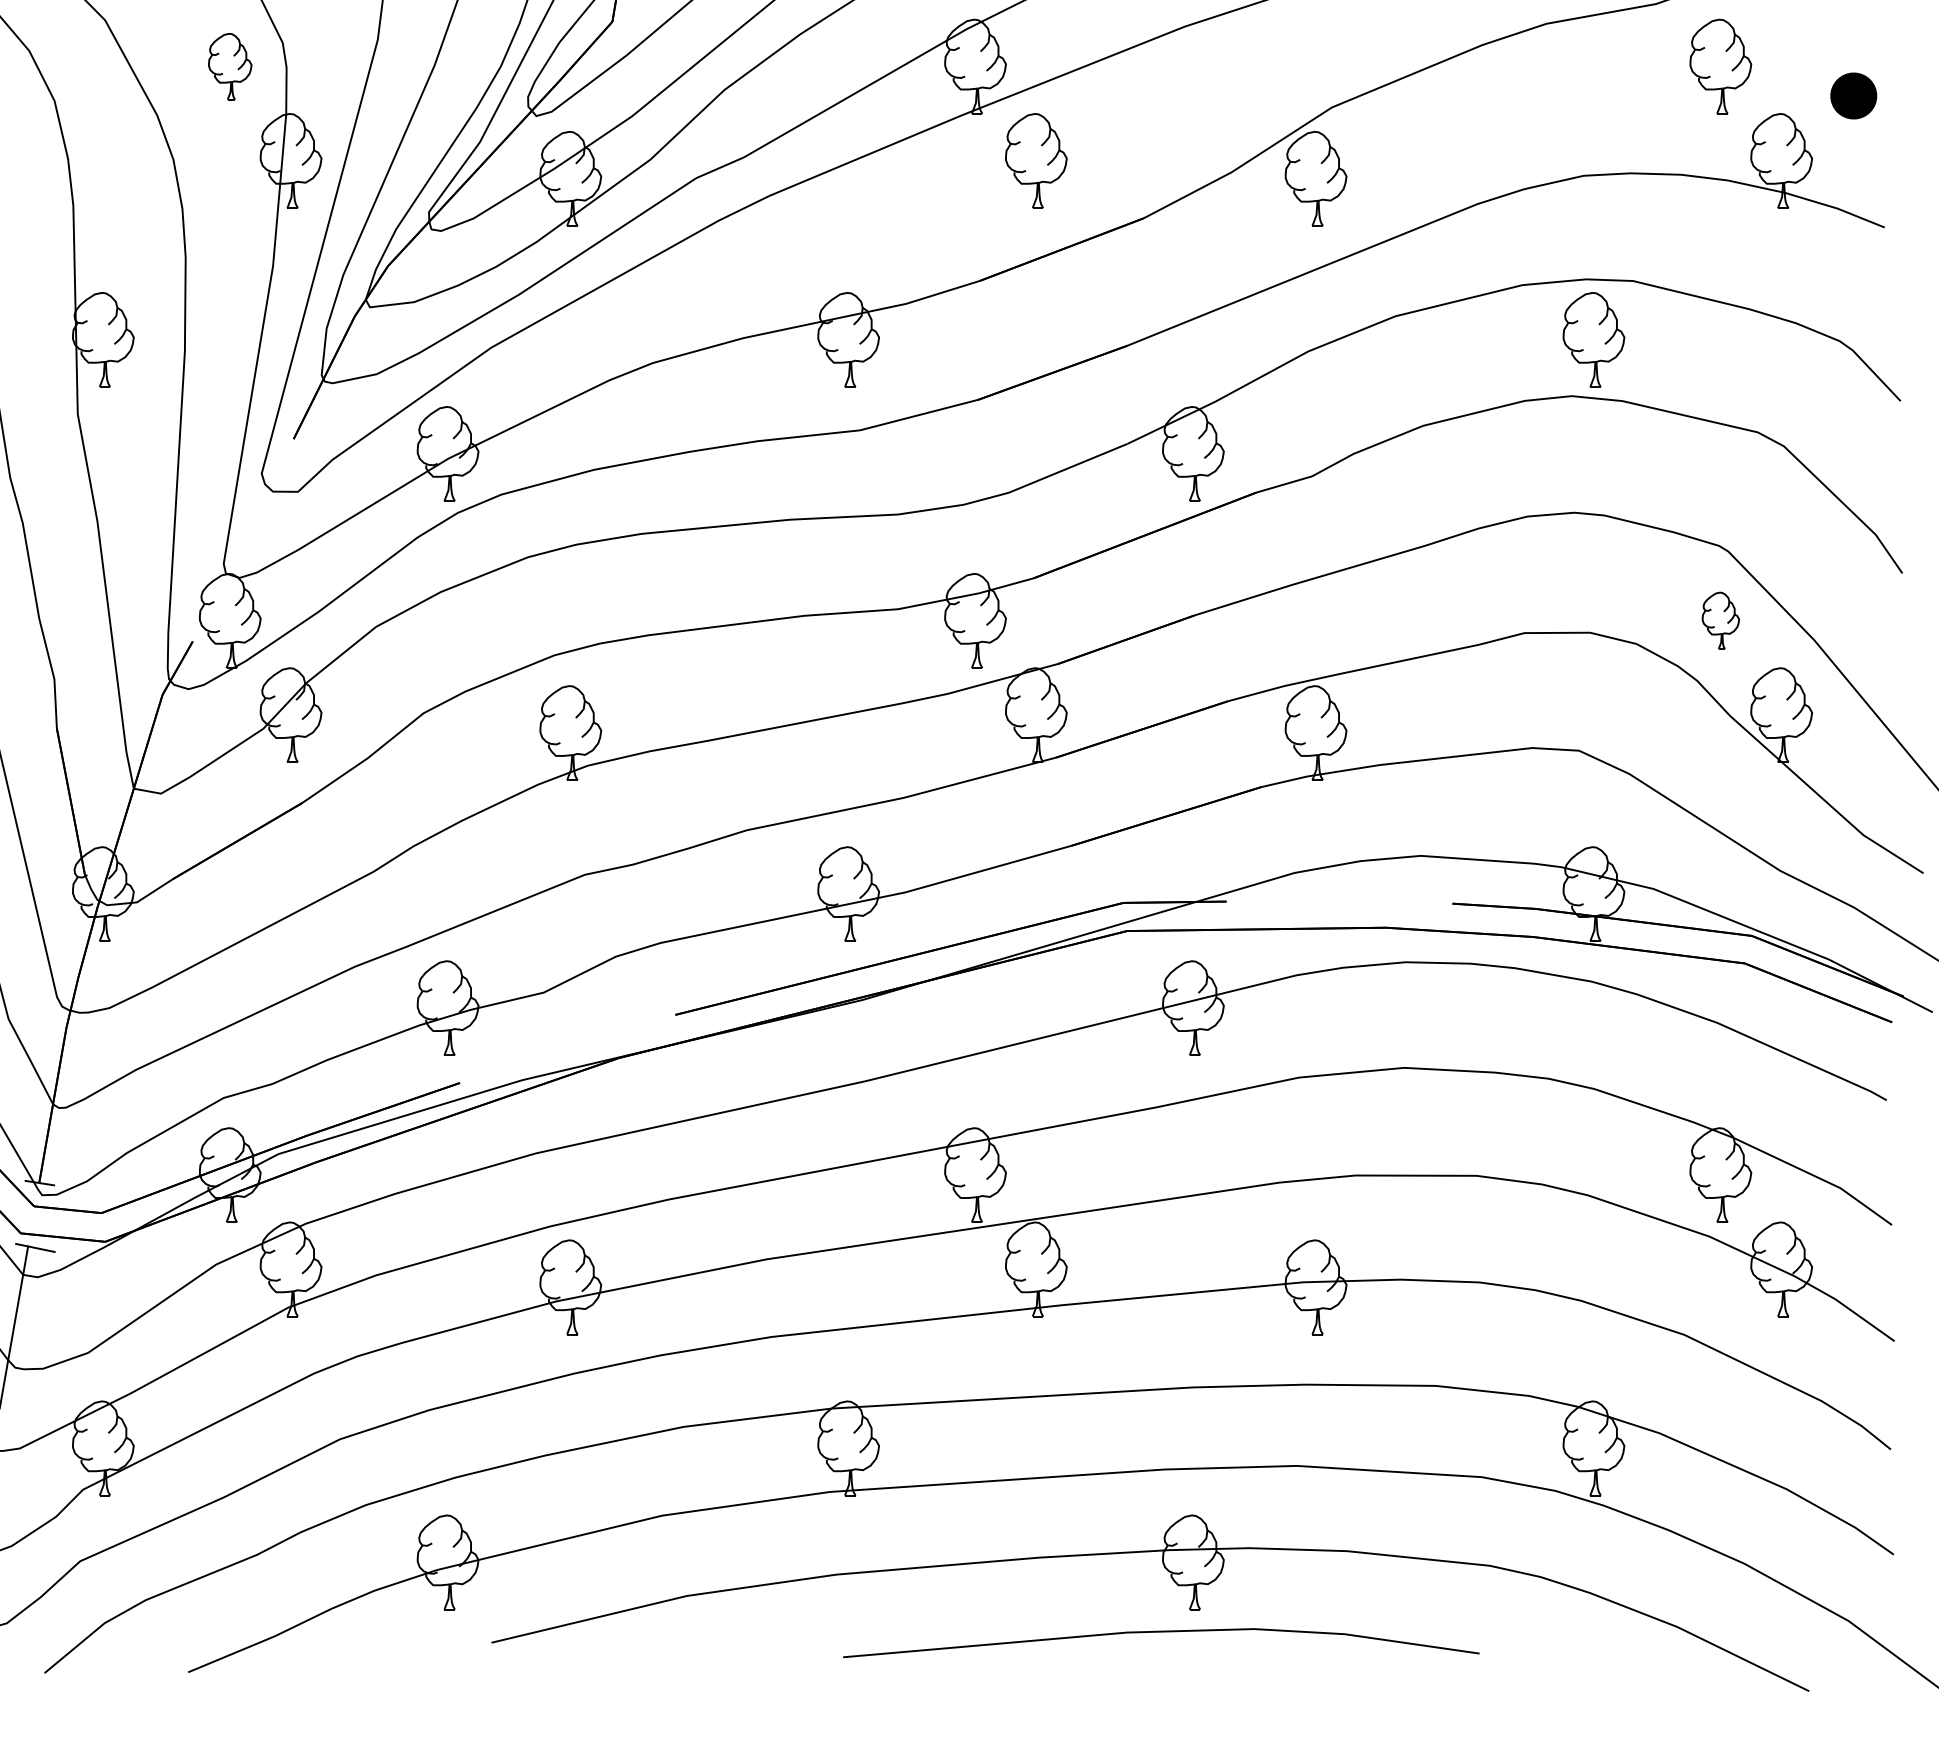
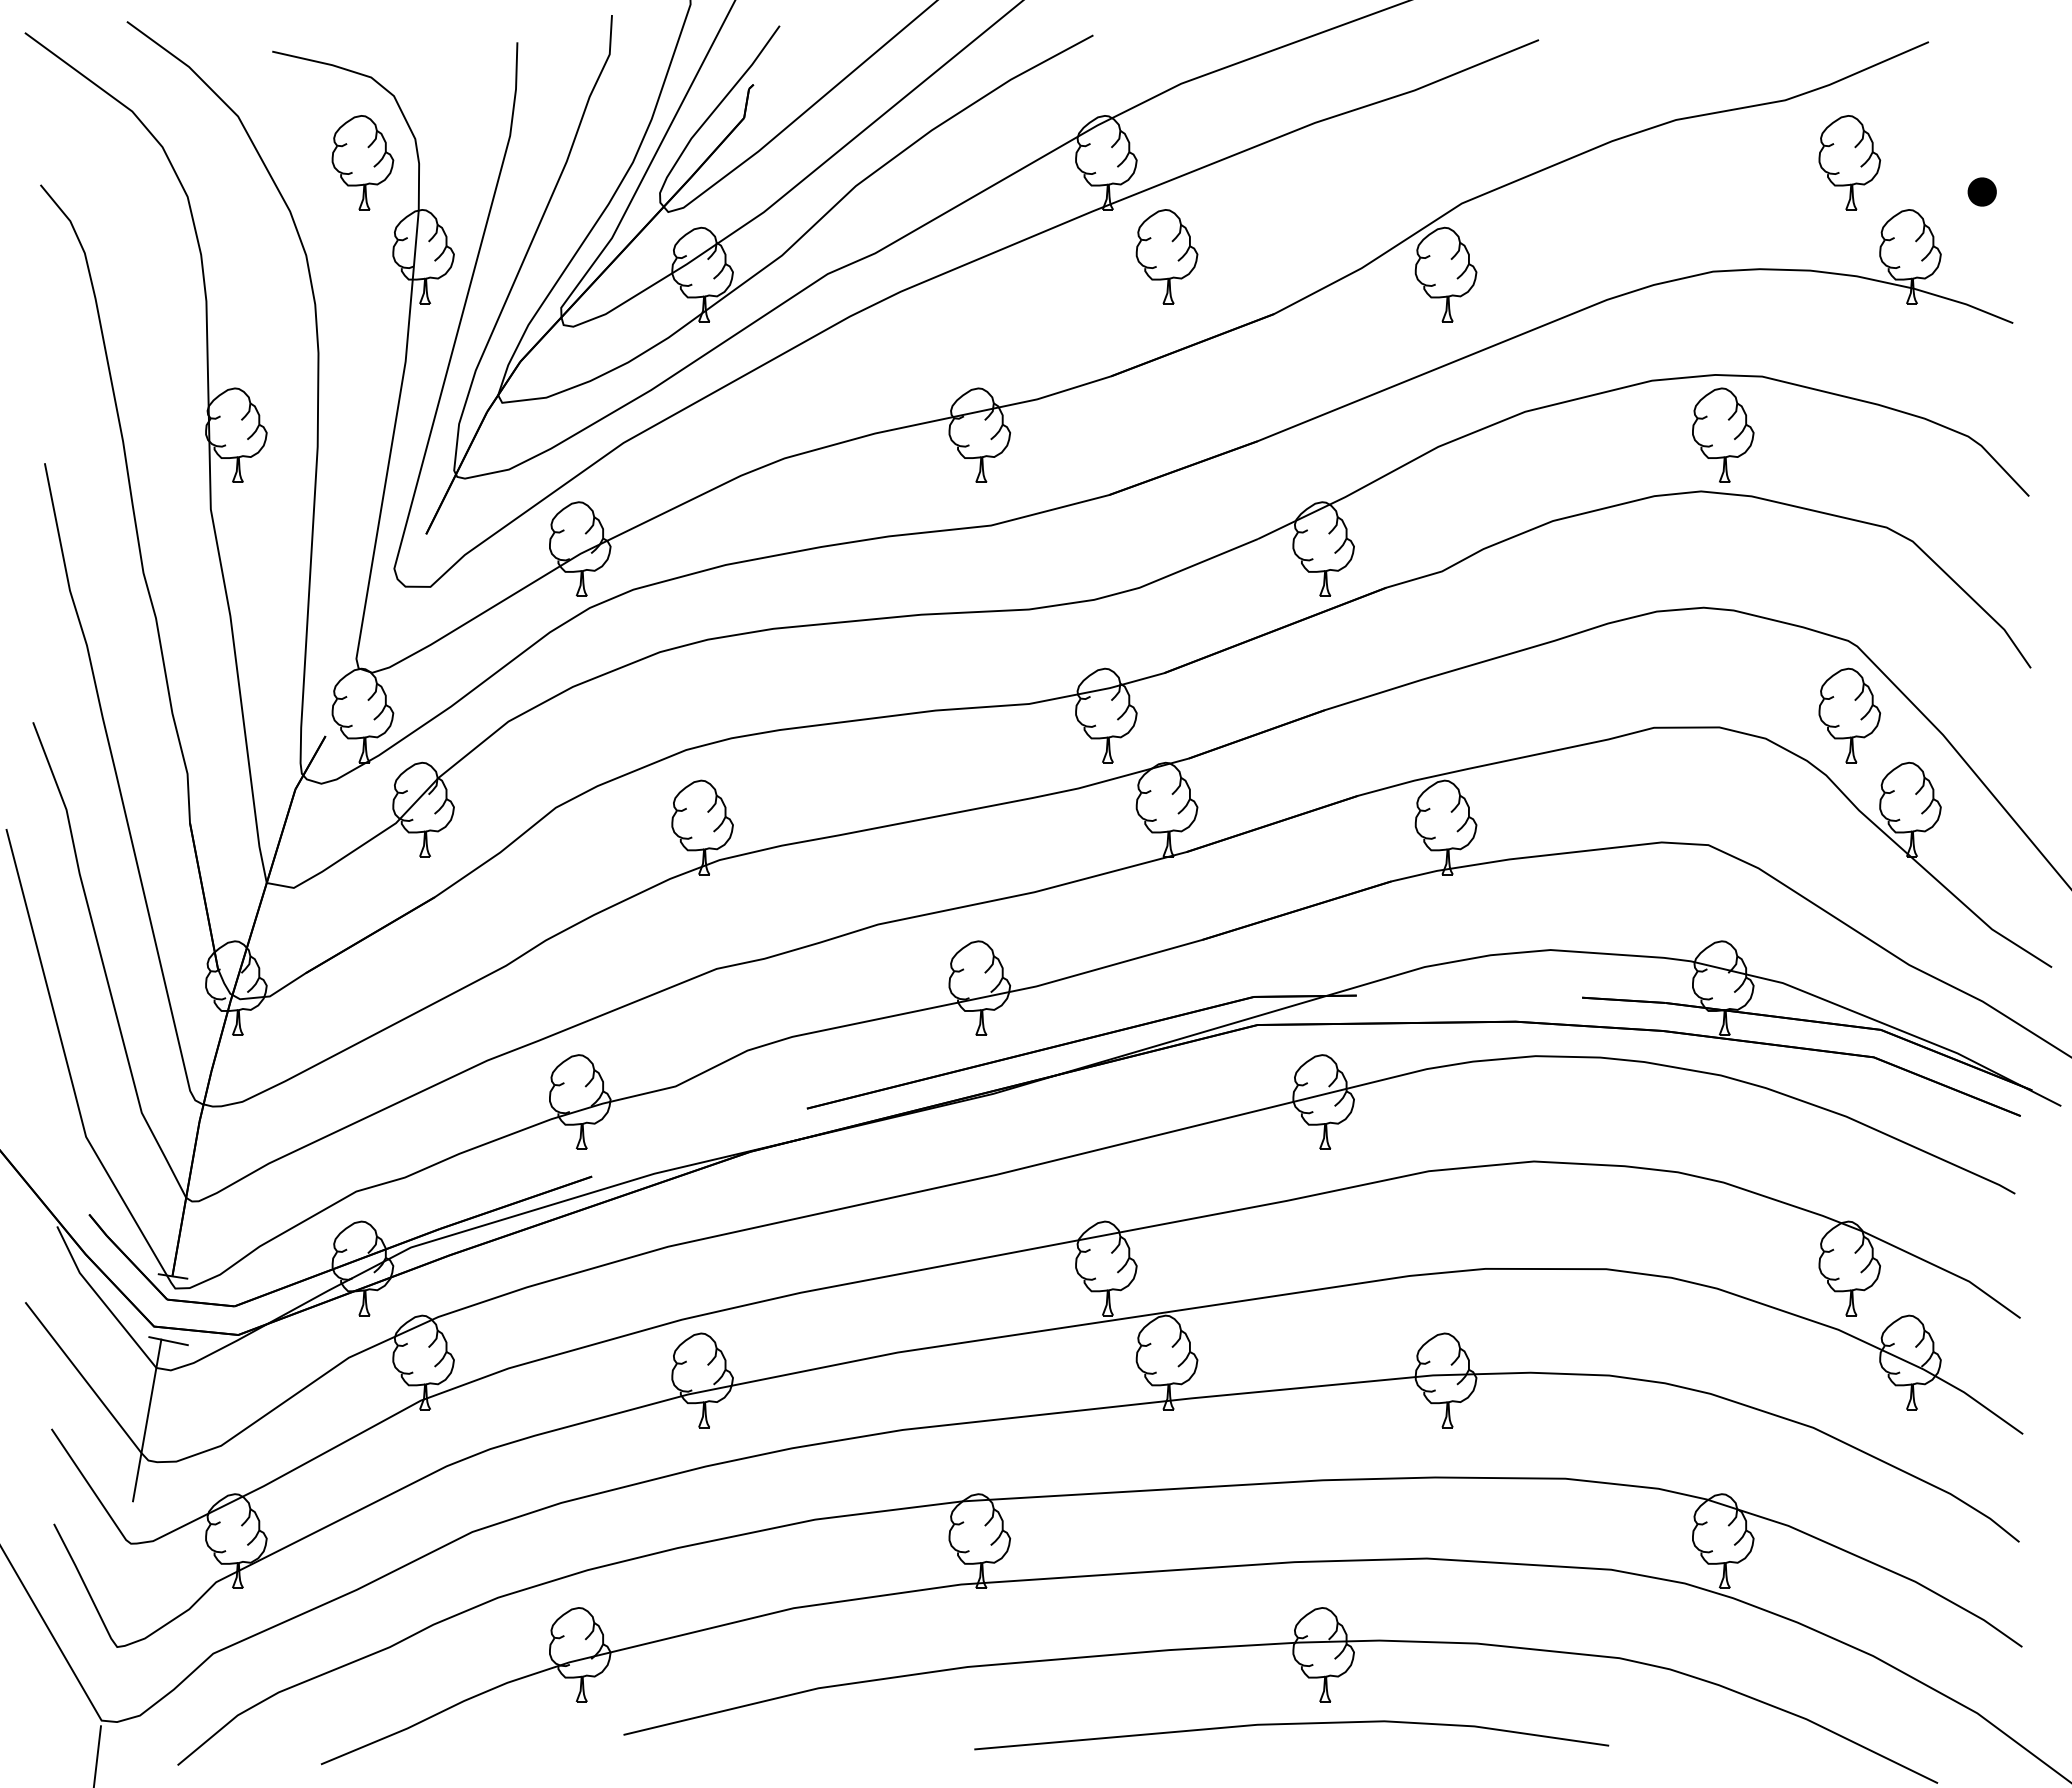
part: (229, 66) -> (362, 162), size x1.43
part: (1852, 95) -> (1981, 191), size x0.62
part: (1720, 620) -> (1849, 715), size x1.67

